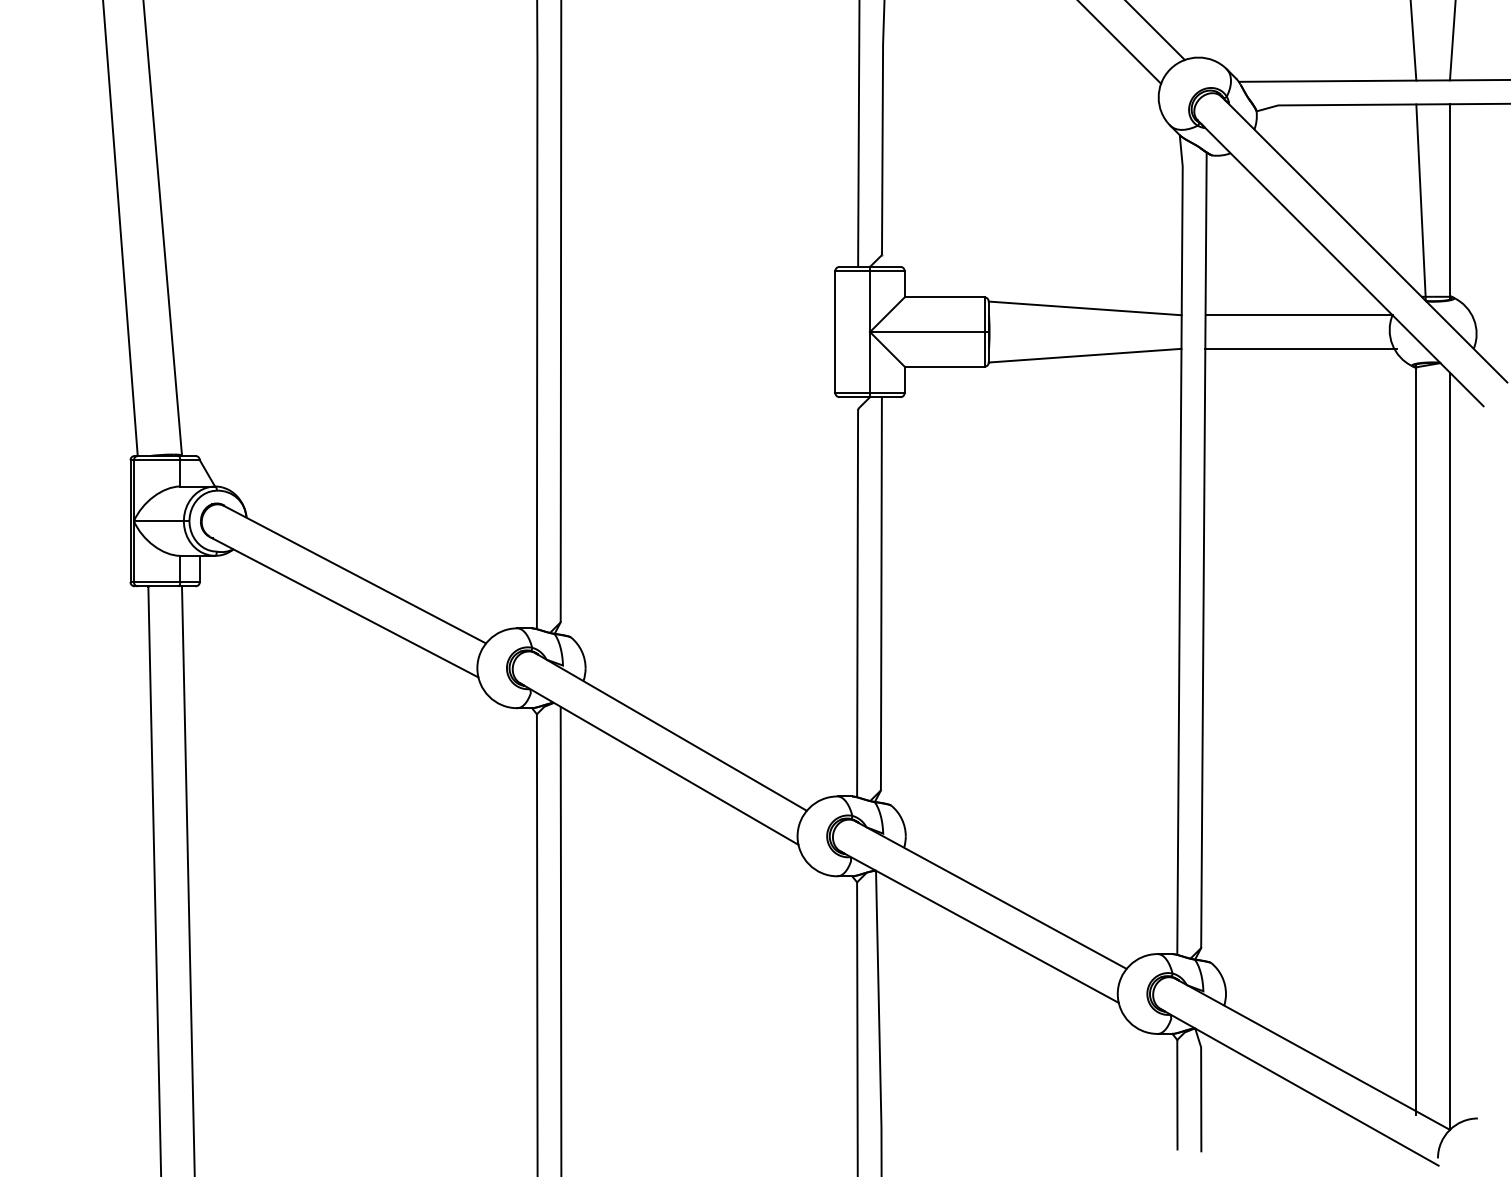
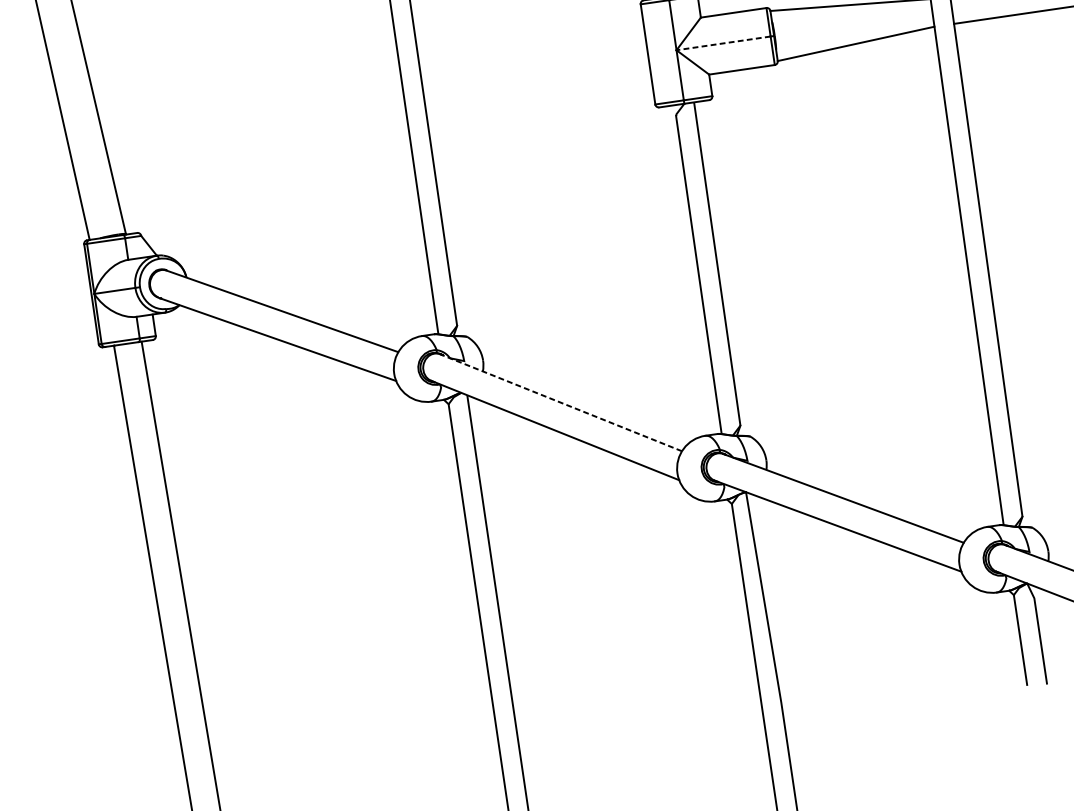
line: (926, 332) -> (722, 43), solid -> dashed
line: (671, 732) -> (561, 403), solid -> dashed

